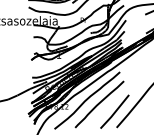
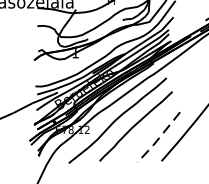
line: (114, 112) -> (158, 138), solid -> dashed

